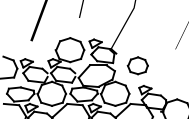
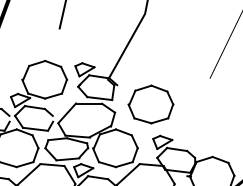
part: (137, 65) -> (150, 103), size x1.43

